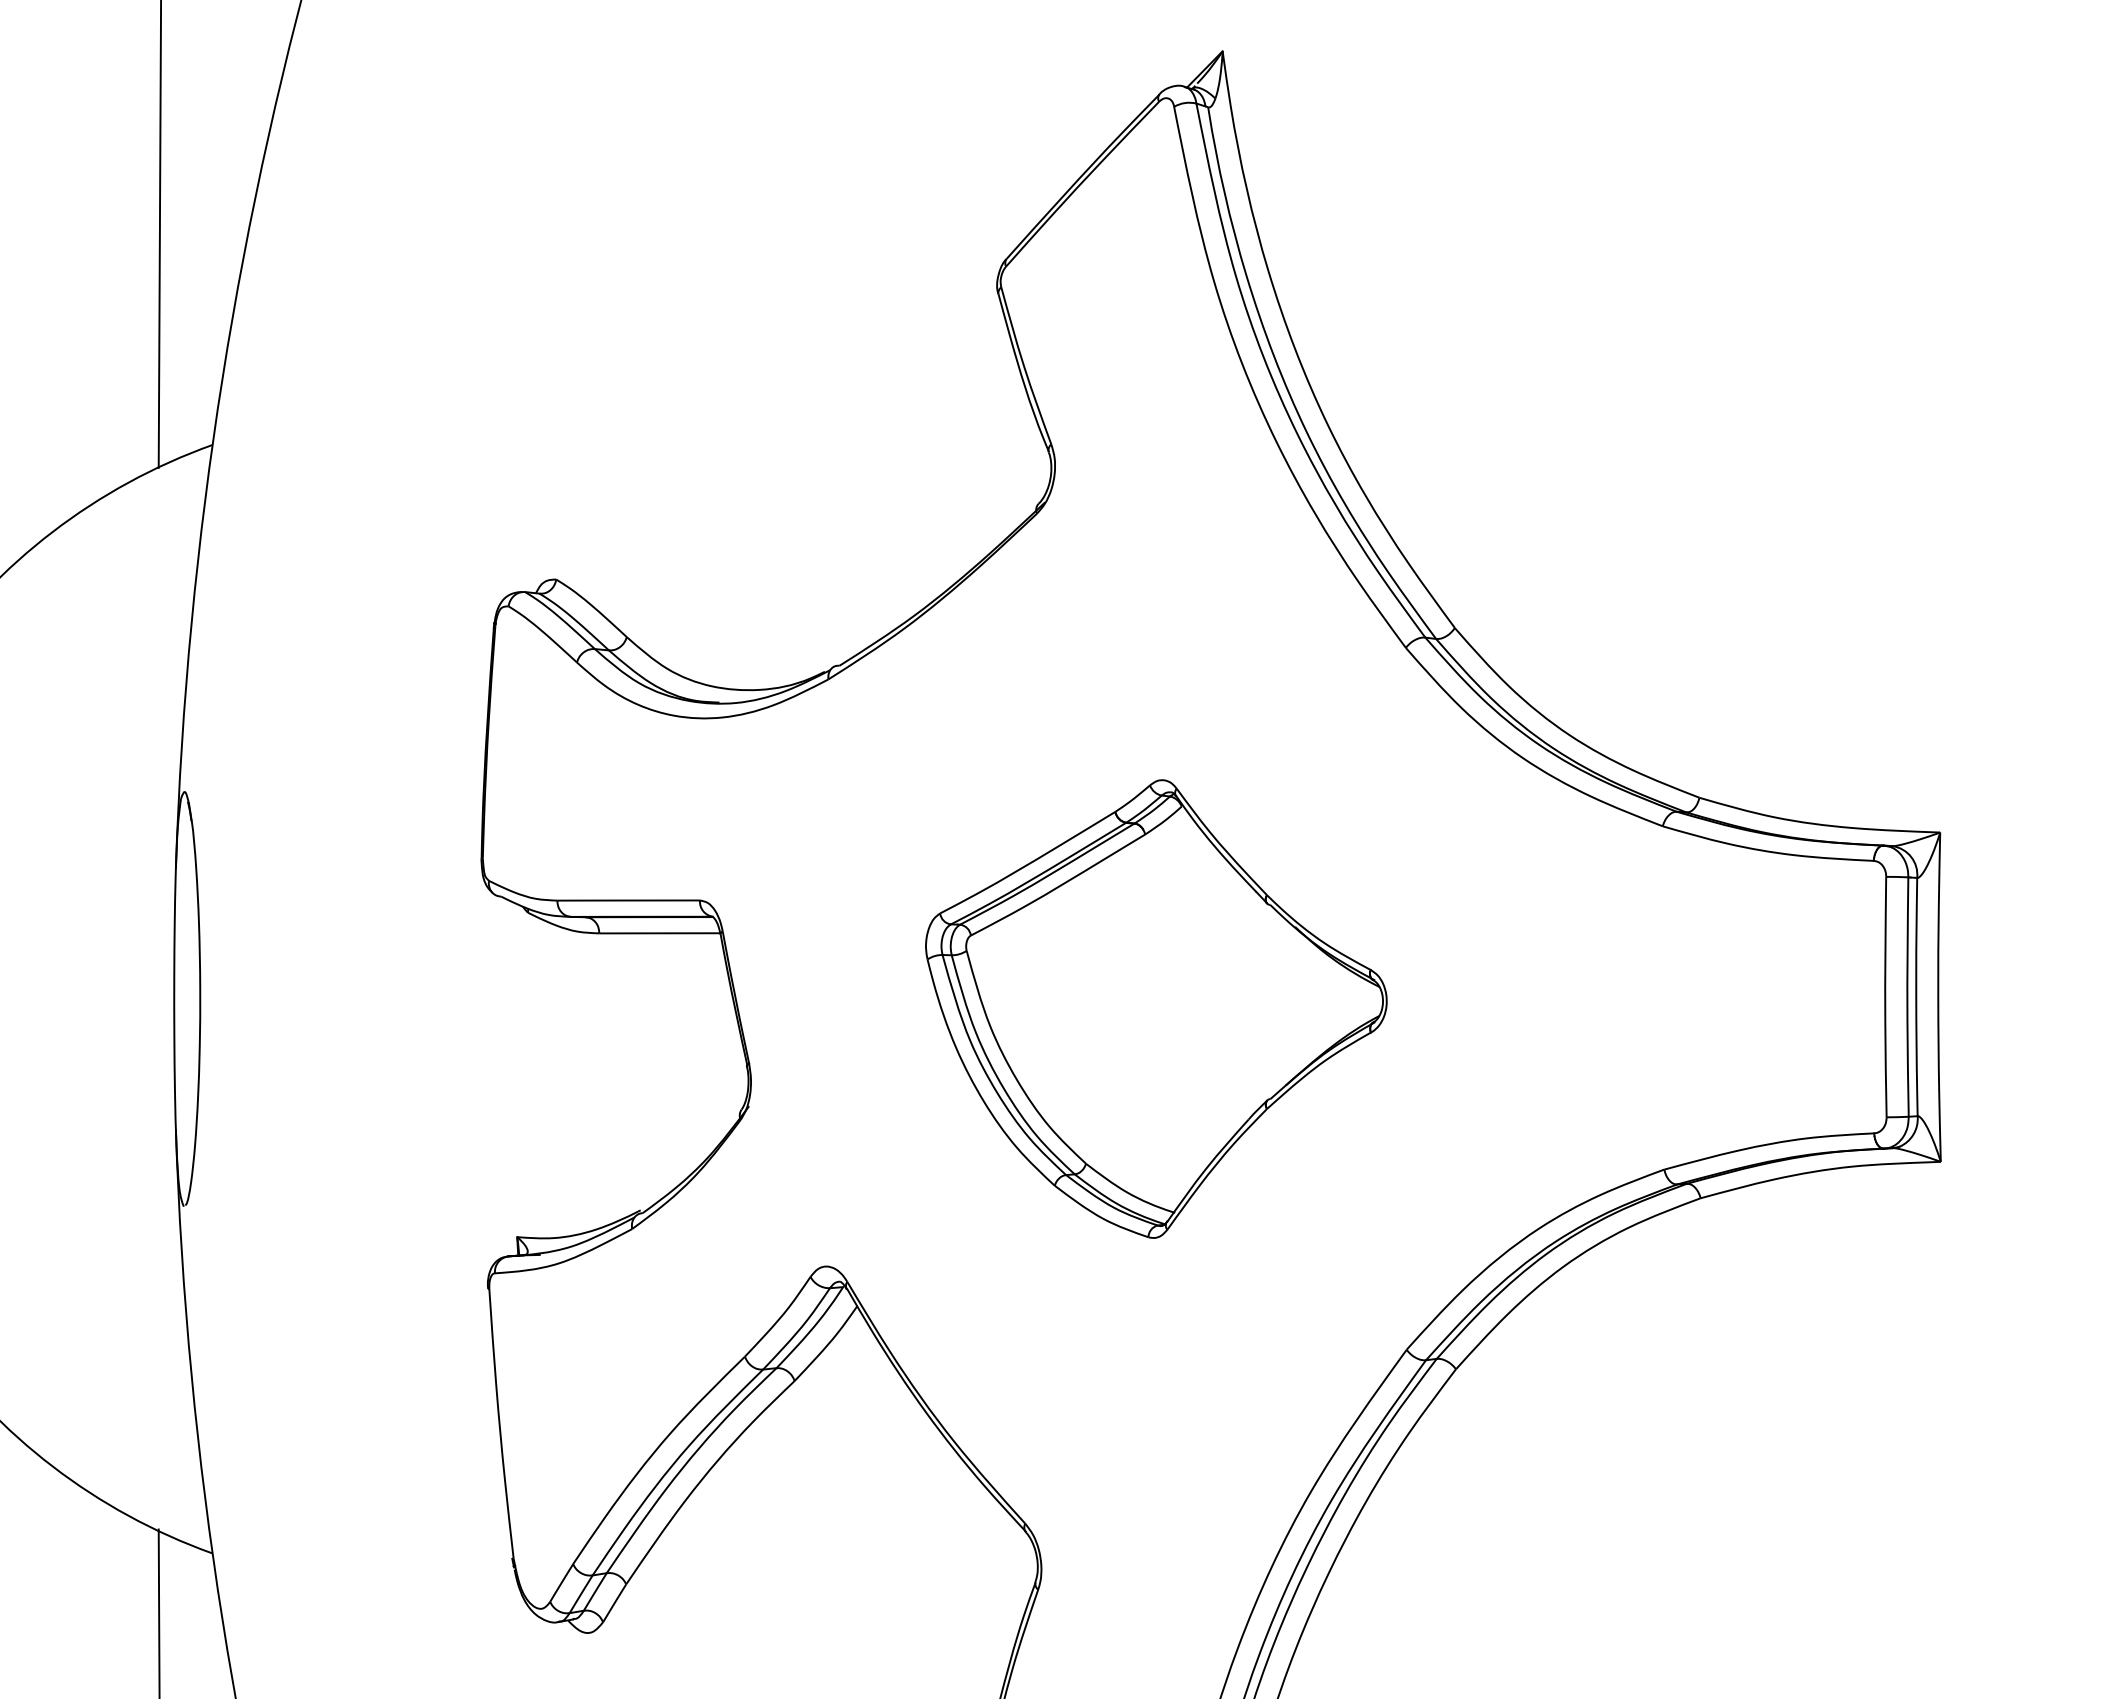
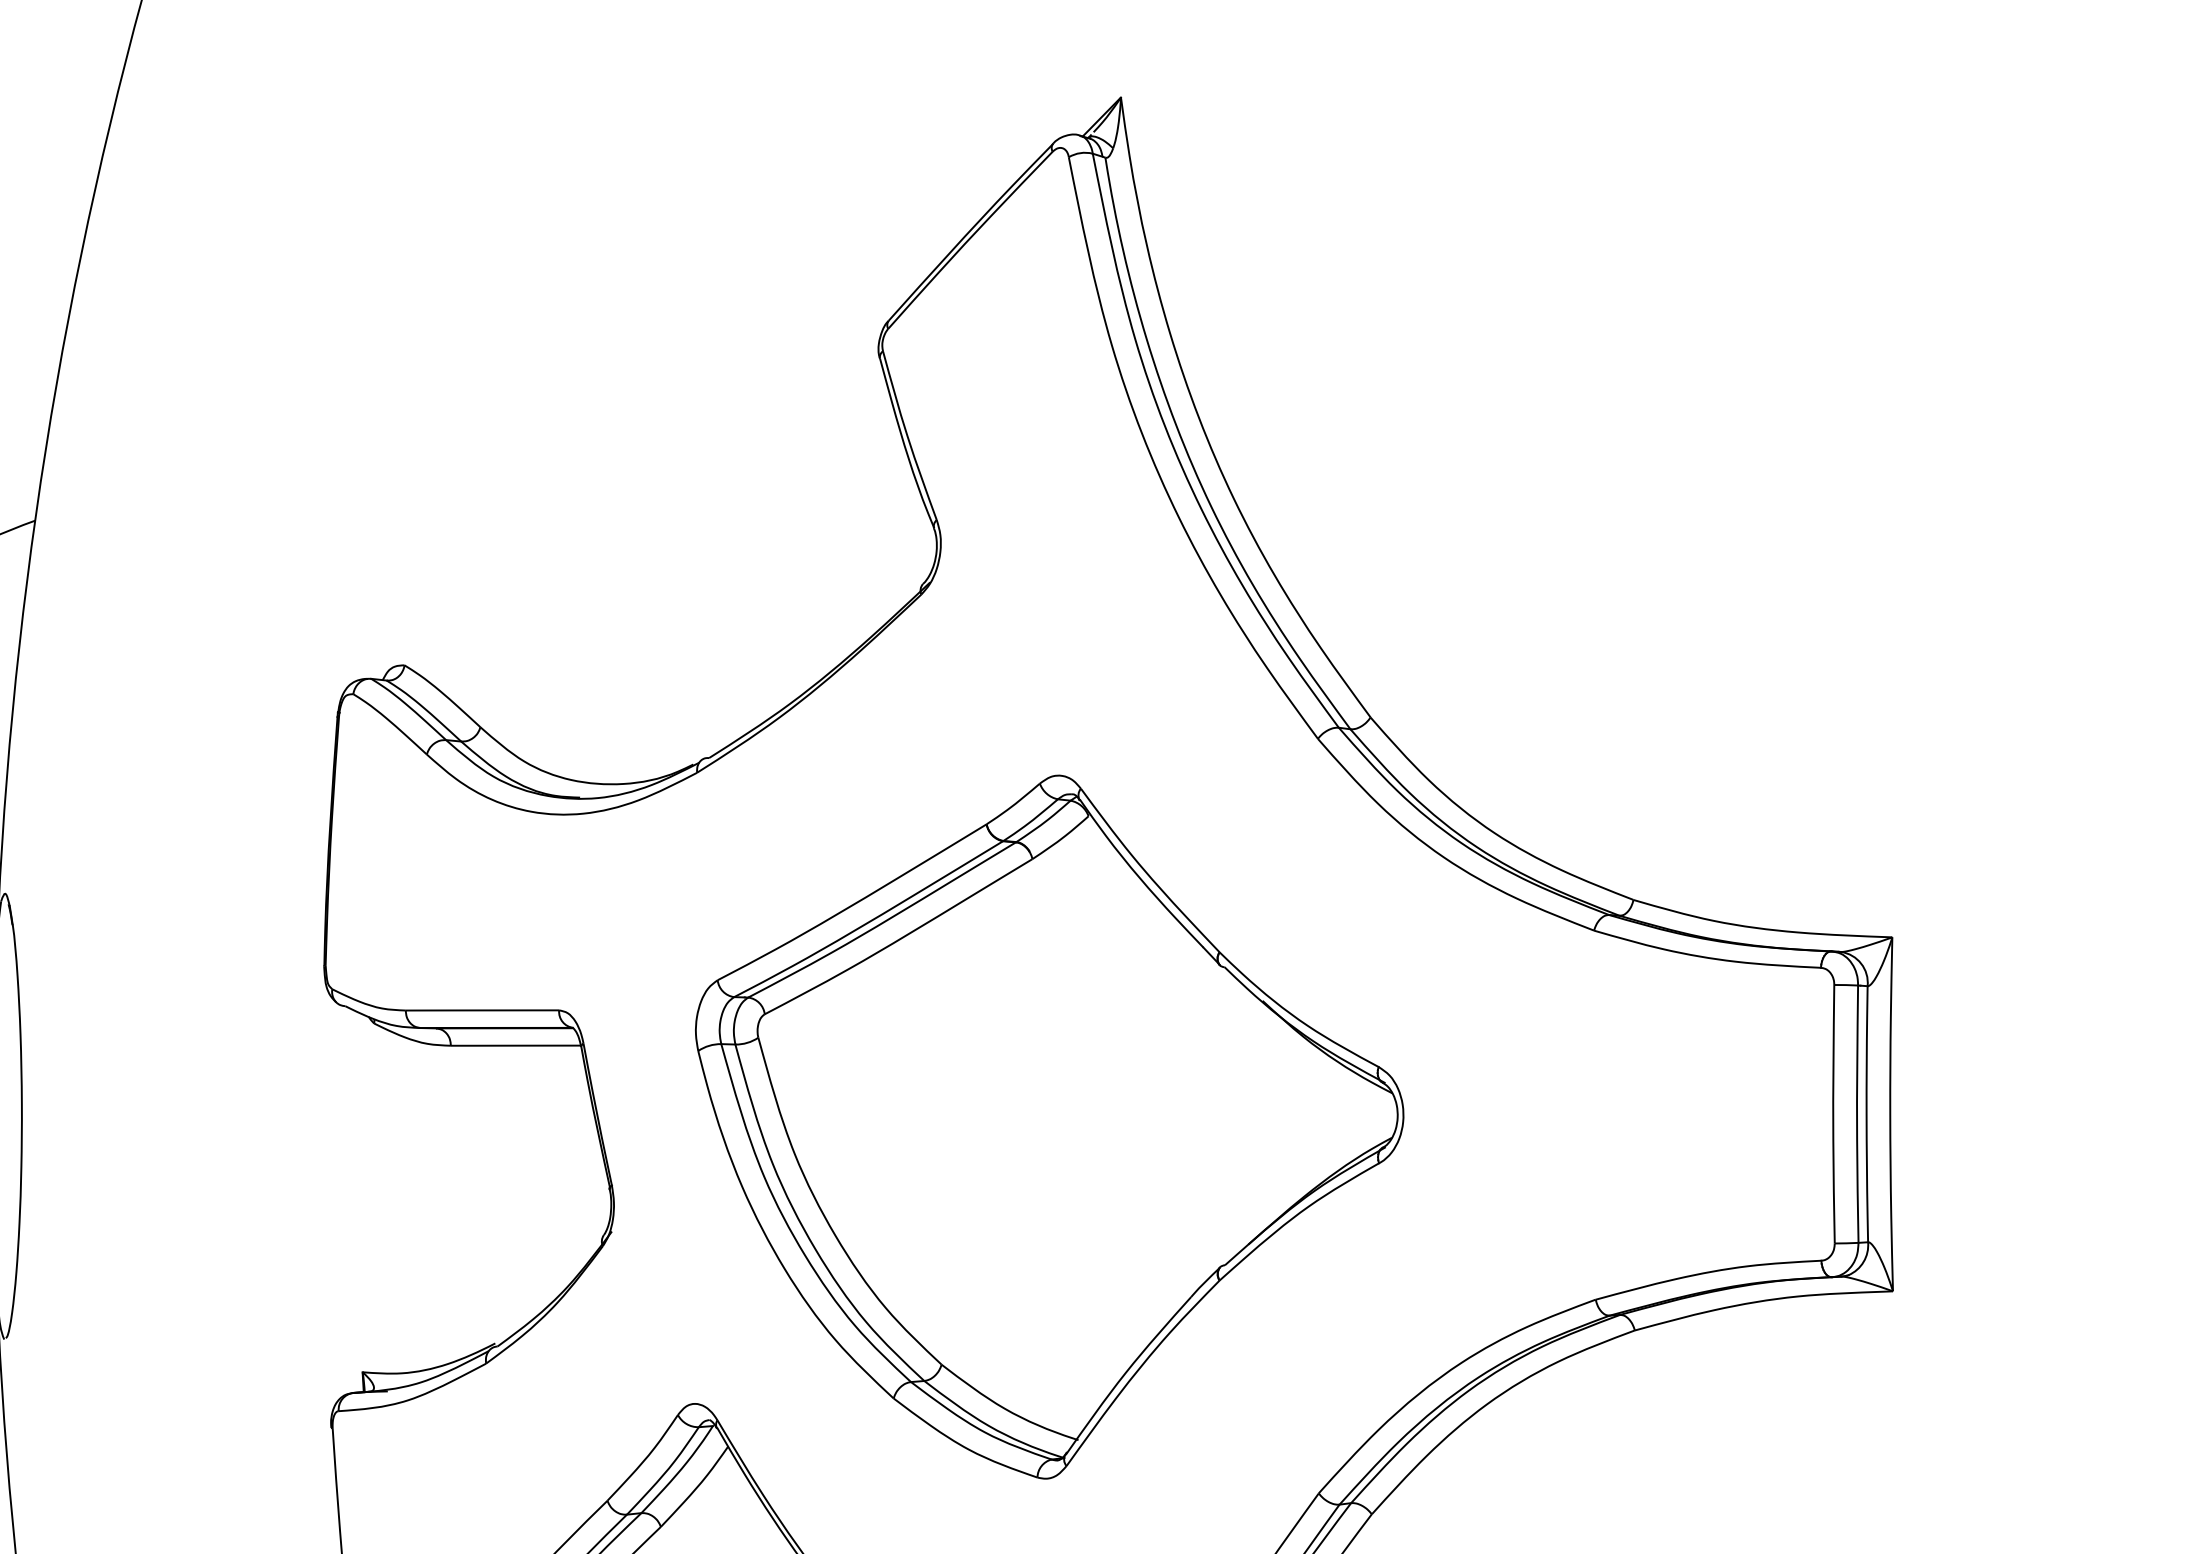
part: (1156, 1008) -> (1049, 1126), size x1.43

